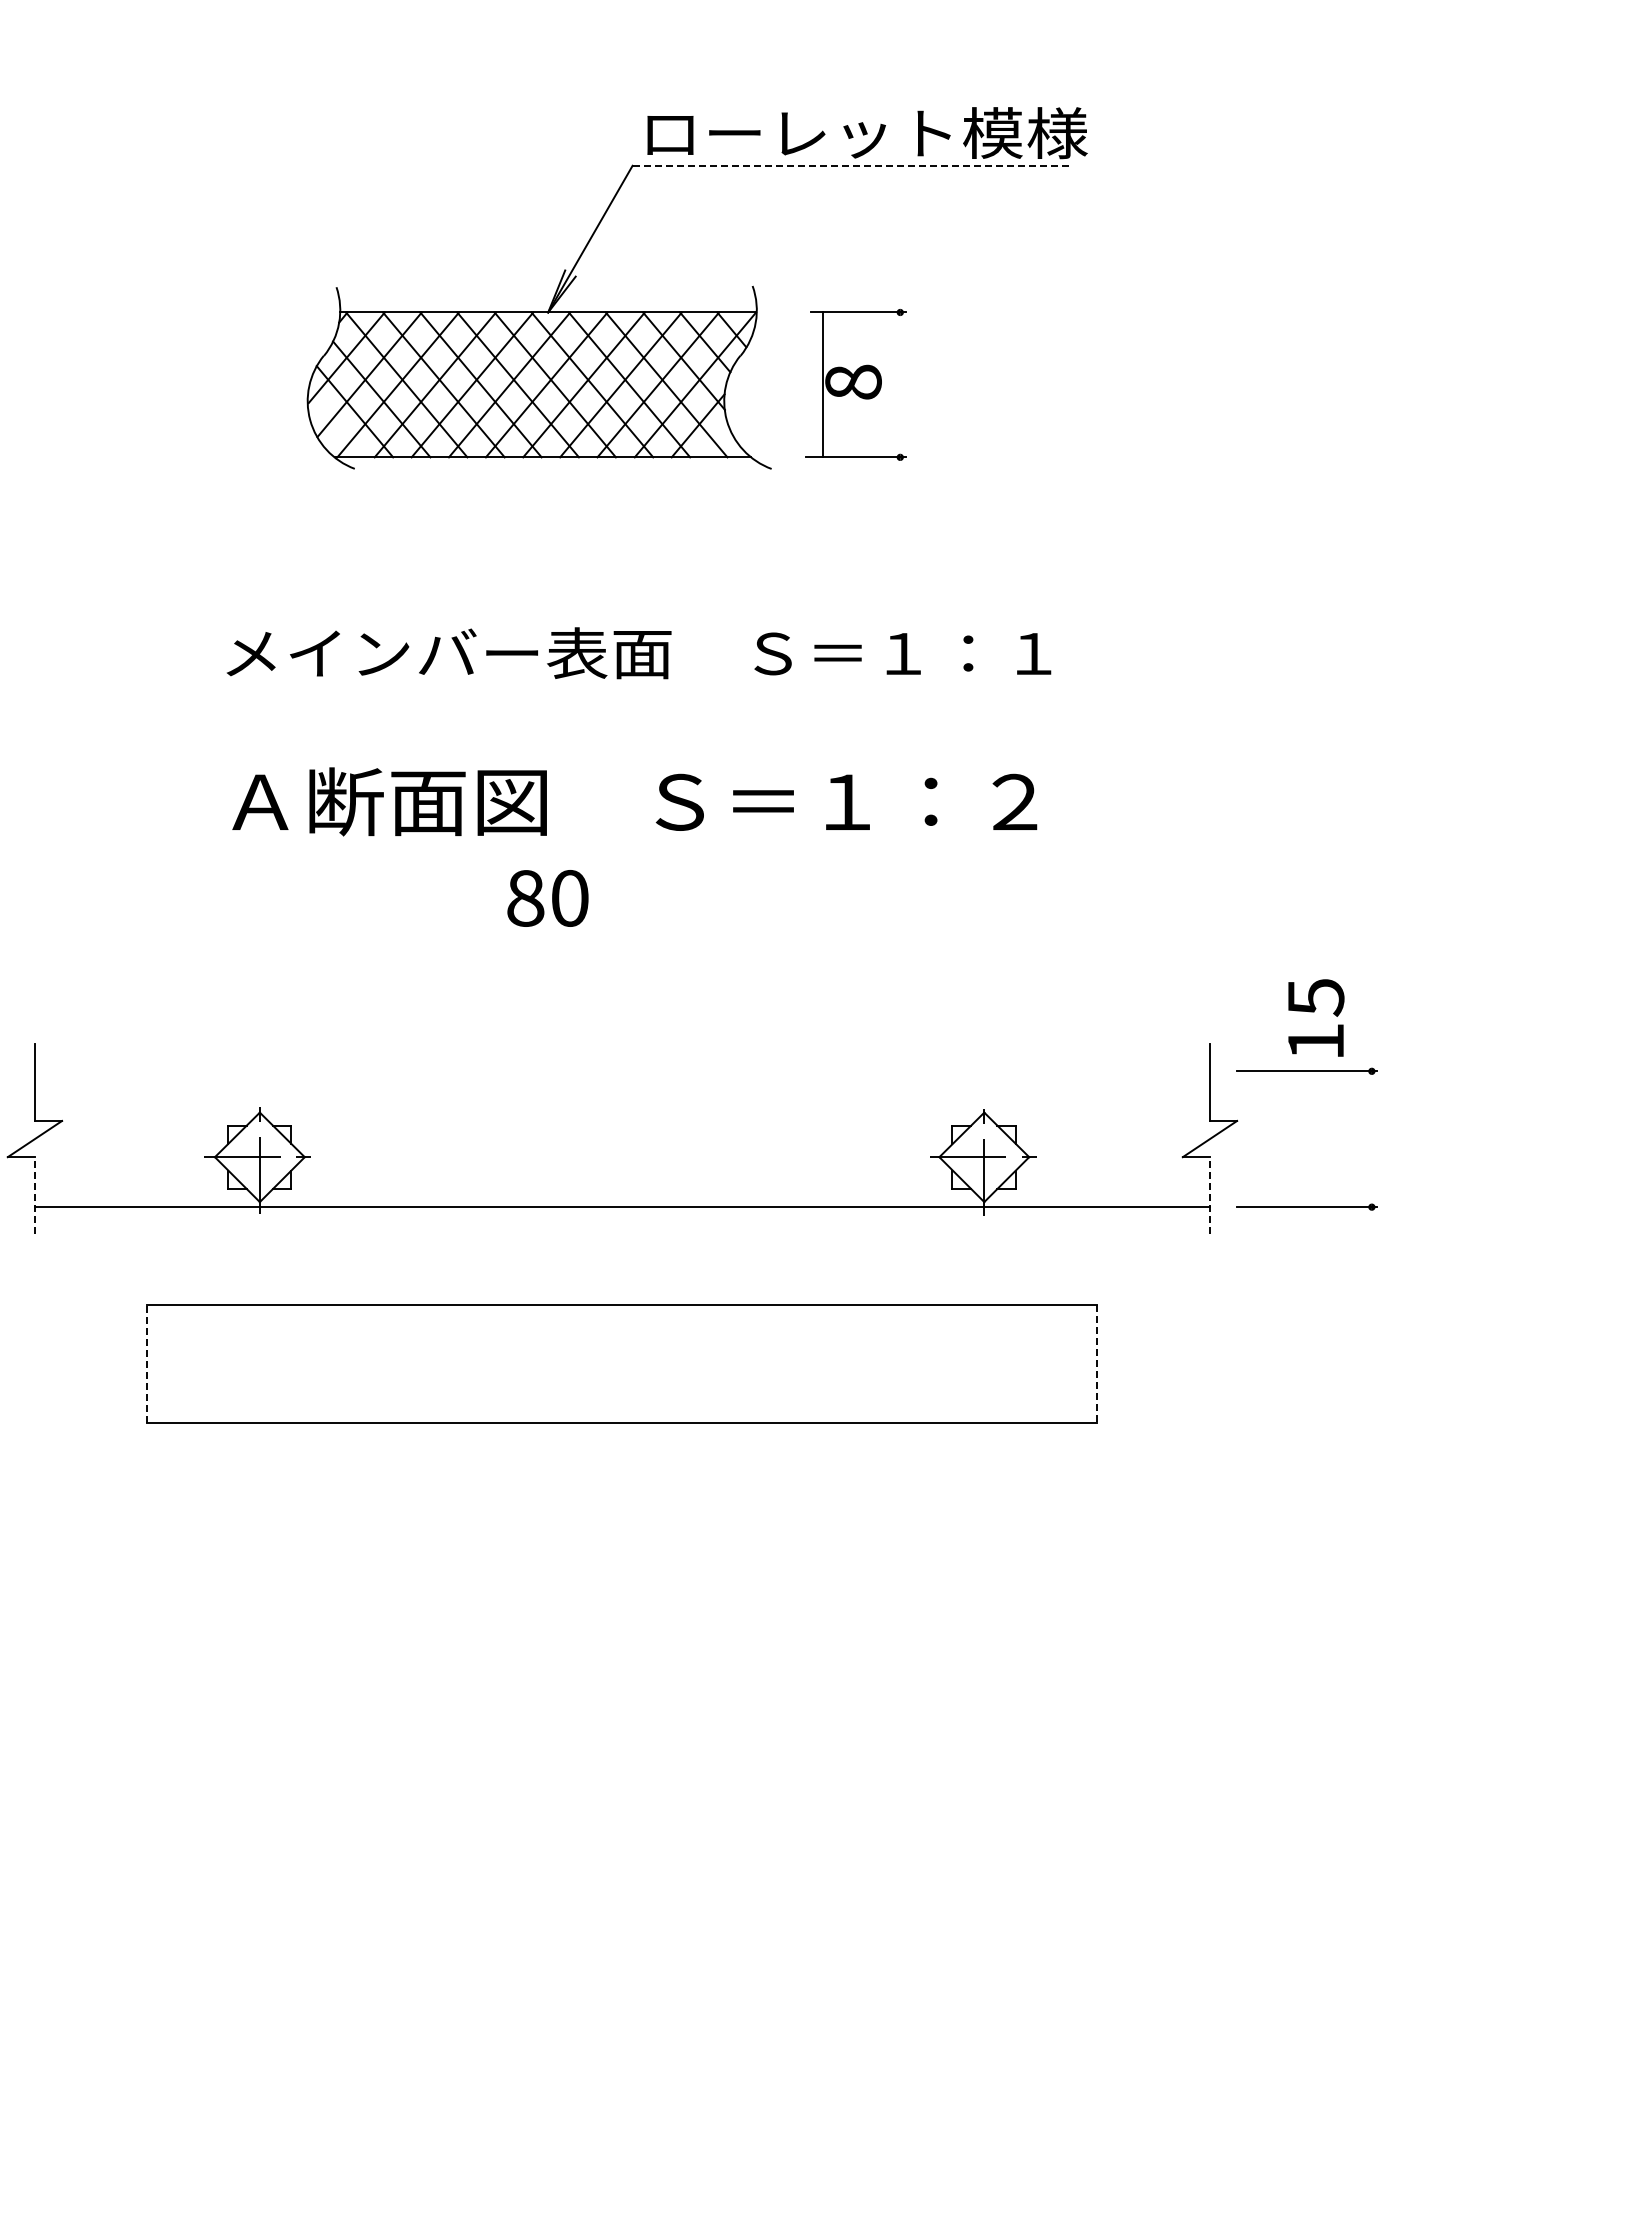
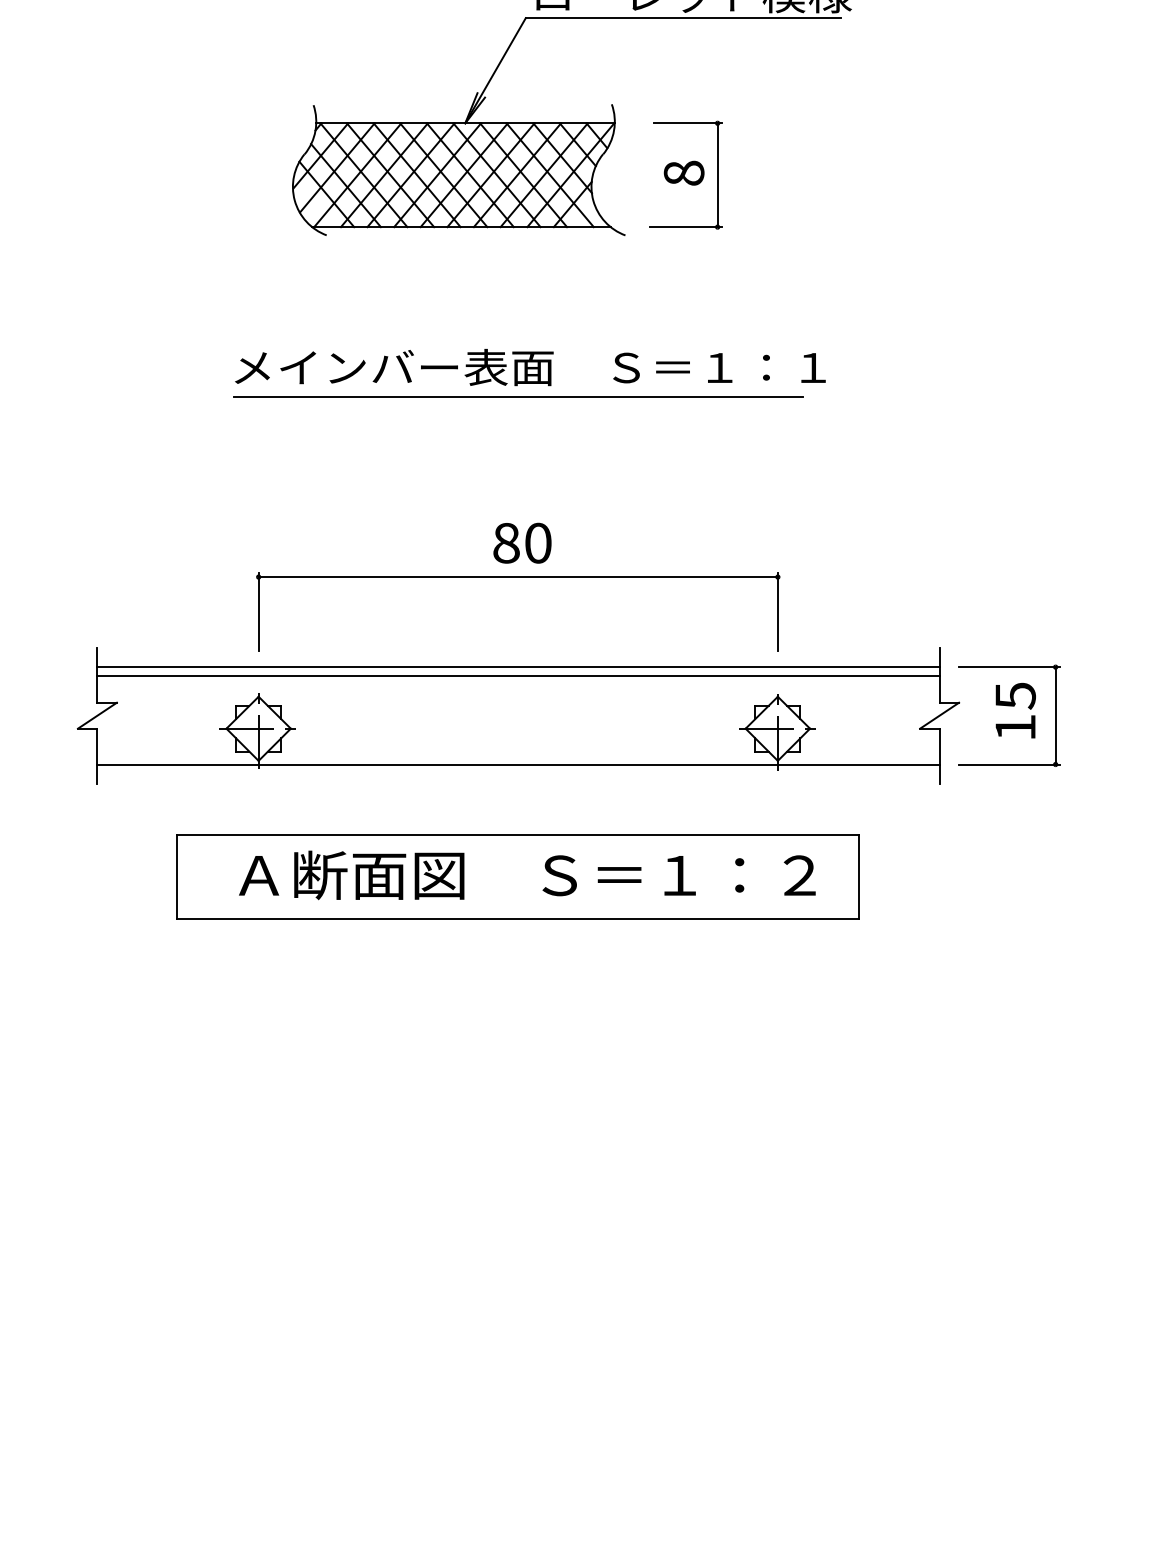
line: (853, 165) -> (684, 17), dashed -> solid
line: (823, 384) -> (717, 174), moved
line: (621, 694) -> (517, 397), added
text: (634, 801) -> (527, 875), moved
text: (547, 898) -> (522, 543), moved
part: (621, 946) -> (517, 577), added
text: (1316, 1017) -> (1015, 710), moved
line: (621, 1071) -> (517, 667), added
line: (621, 1084) -> (517, 676), added
line: (1371, 1139) -> (1055, 716), added
line: (34, 1195) -> (97, 756), dashed -> solid
line: (1209, 1195) -> (939, 756), dashed -> solid
line: (146, 1364) -> (177, 877), dashed -> solid
line: (1097, 1364) -> (858, 877), dashed -> solid

